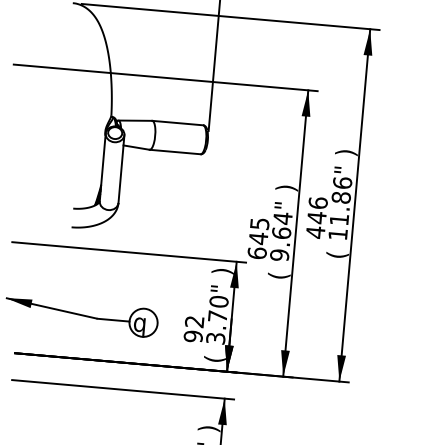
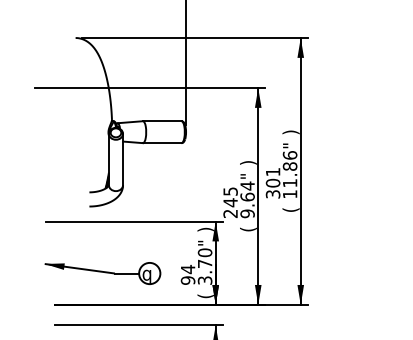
text: (316, 216) -> (272, 182), 446 -> 301
text: (257, 252) -> (230, 213), 645 -> 245
text: (193, 321) -> (187, 269), 92 -> 94

